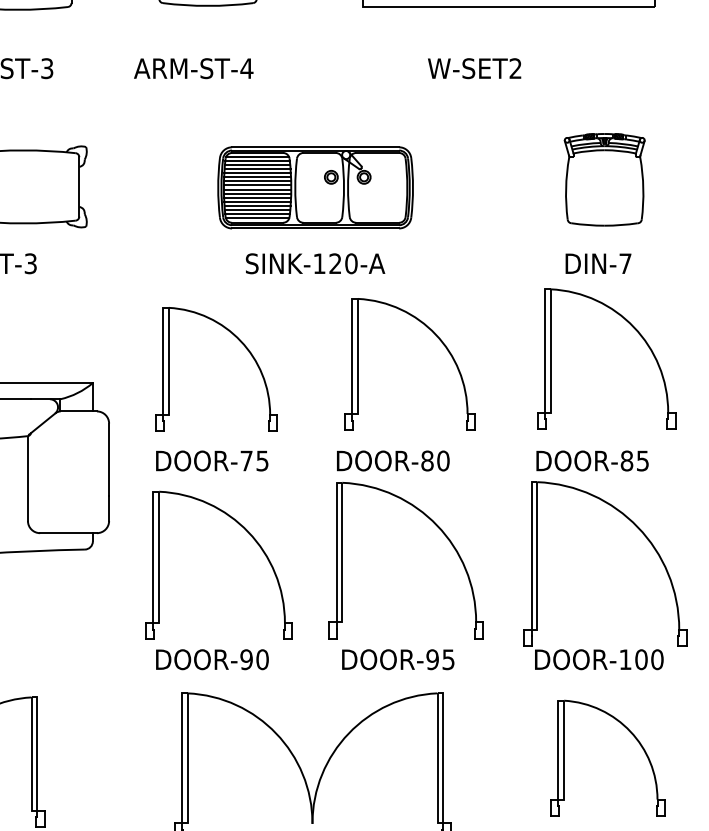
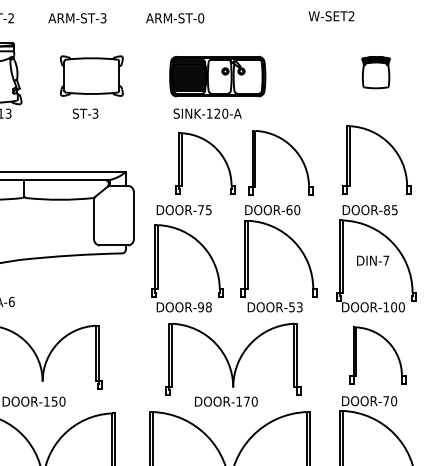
text: (247, 69) -> (201, 18), ARM-ST-4 -> ARM-ST-0
text: (474, 69) -> (331, 16), moved
part: (603, 179) -> (375, 72), size x0.7
part: (315, 187) -> (217, 76), moved
text: (315, 263) -> (207, 113), moved
text: (597, 263) -> (372, 260), moved
part: (241, 345) -> (217, 151), moved
text: (427, 459) -> (289, 209), DOOR-80 -> DOOR-60
text: (439, 658) -> (295, 306), DOOR-95 -> DOOR-53
text: (261, 660) -> (208, 307), DOOR-90 -> DOOR-98

